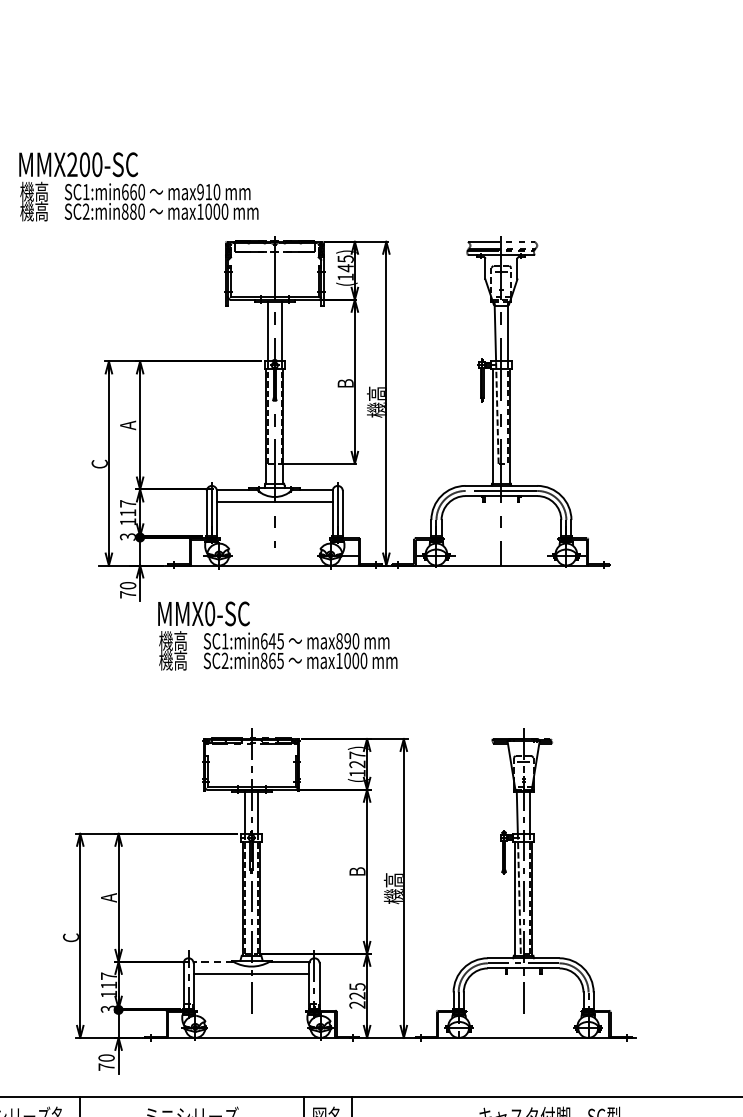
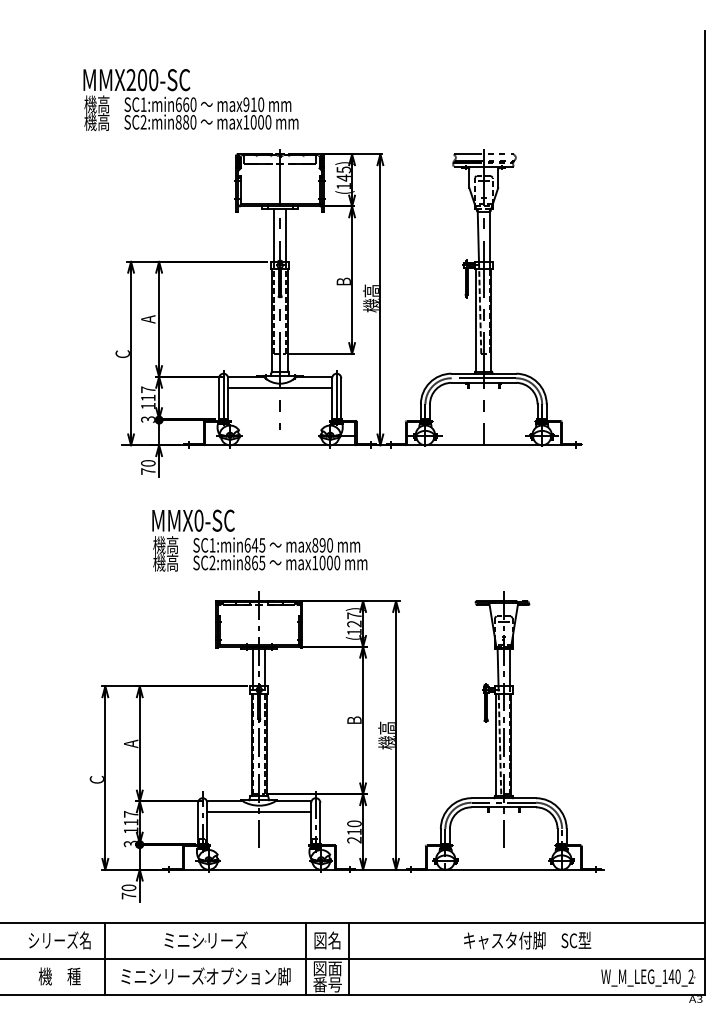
text: (138, 186) -> (190, 99), moved
text: (277, 635) -> (259, 540), moved
line: (212, 961) -> (224, 801), dashed -> solid
text: (357, 990) -> (354, 827), 225 -> 210

